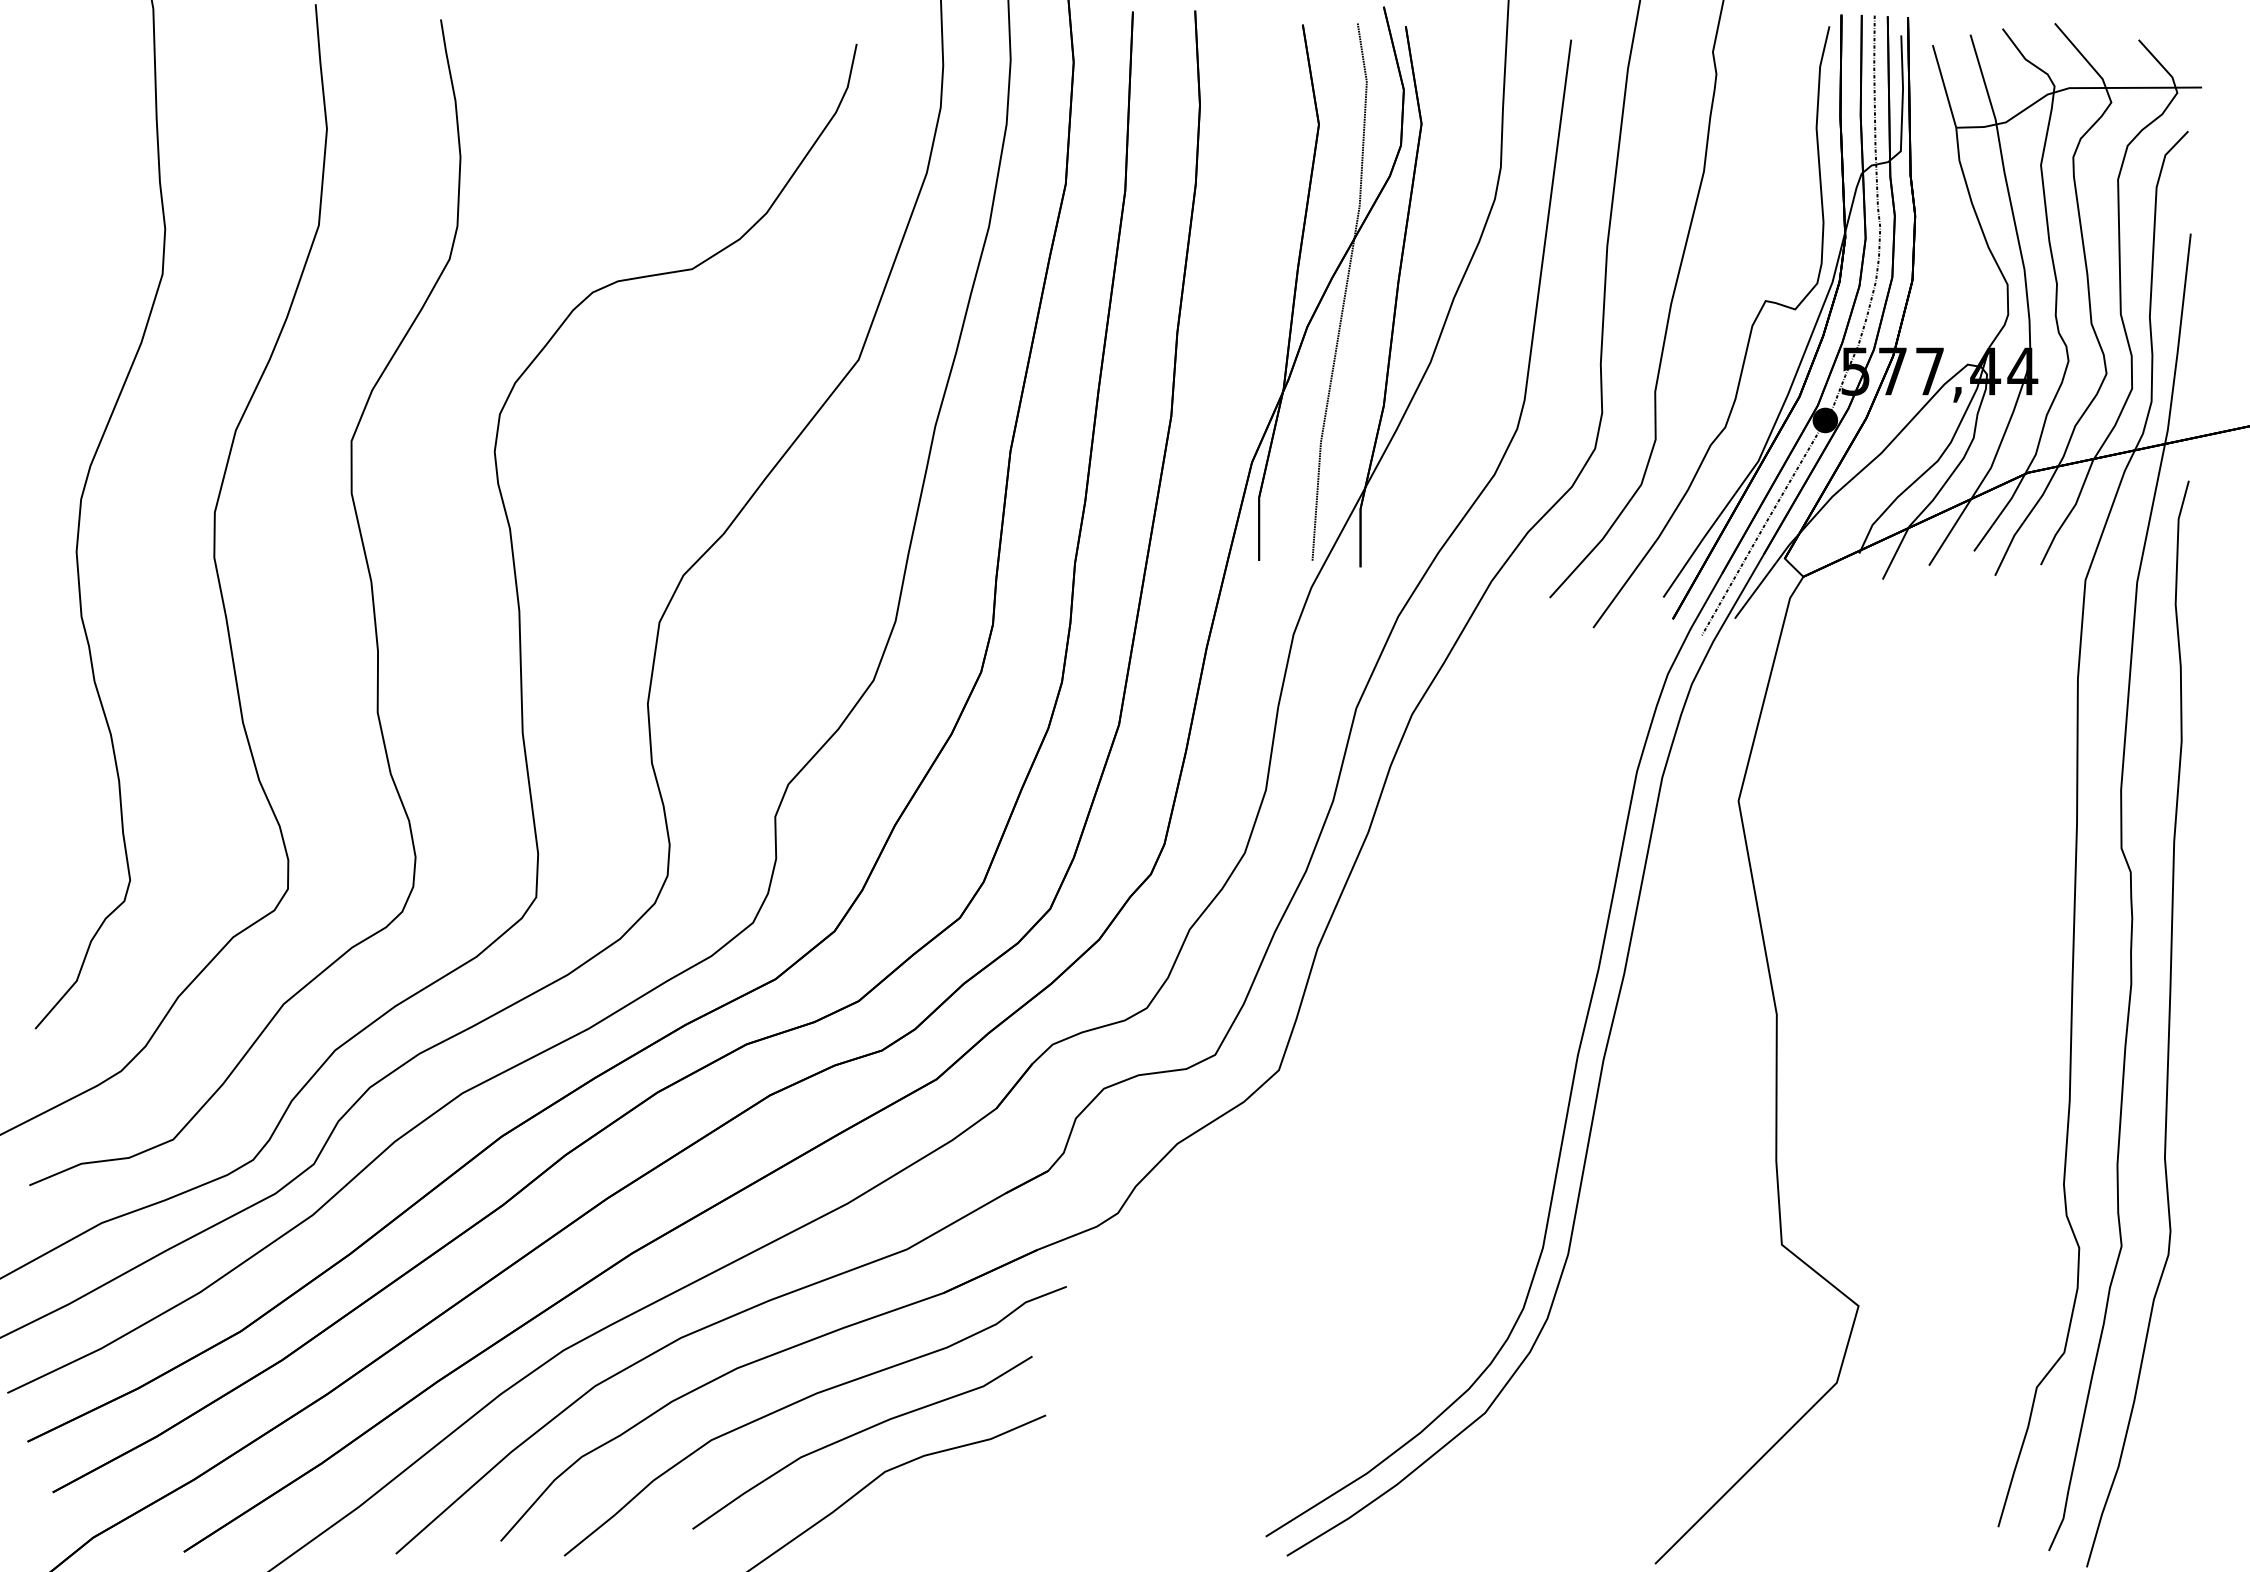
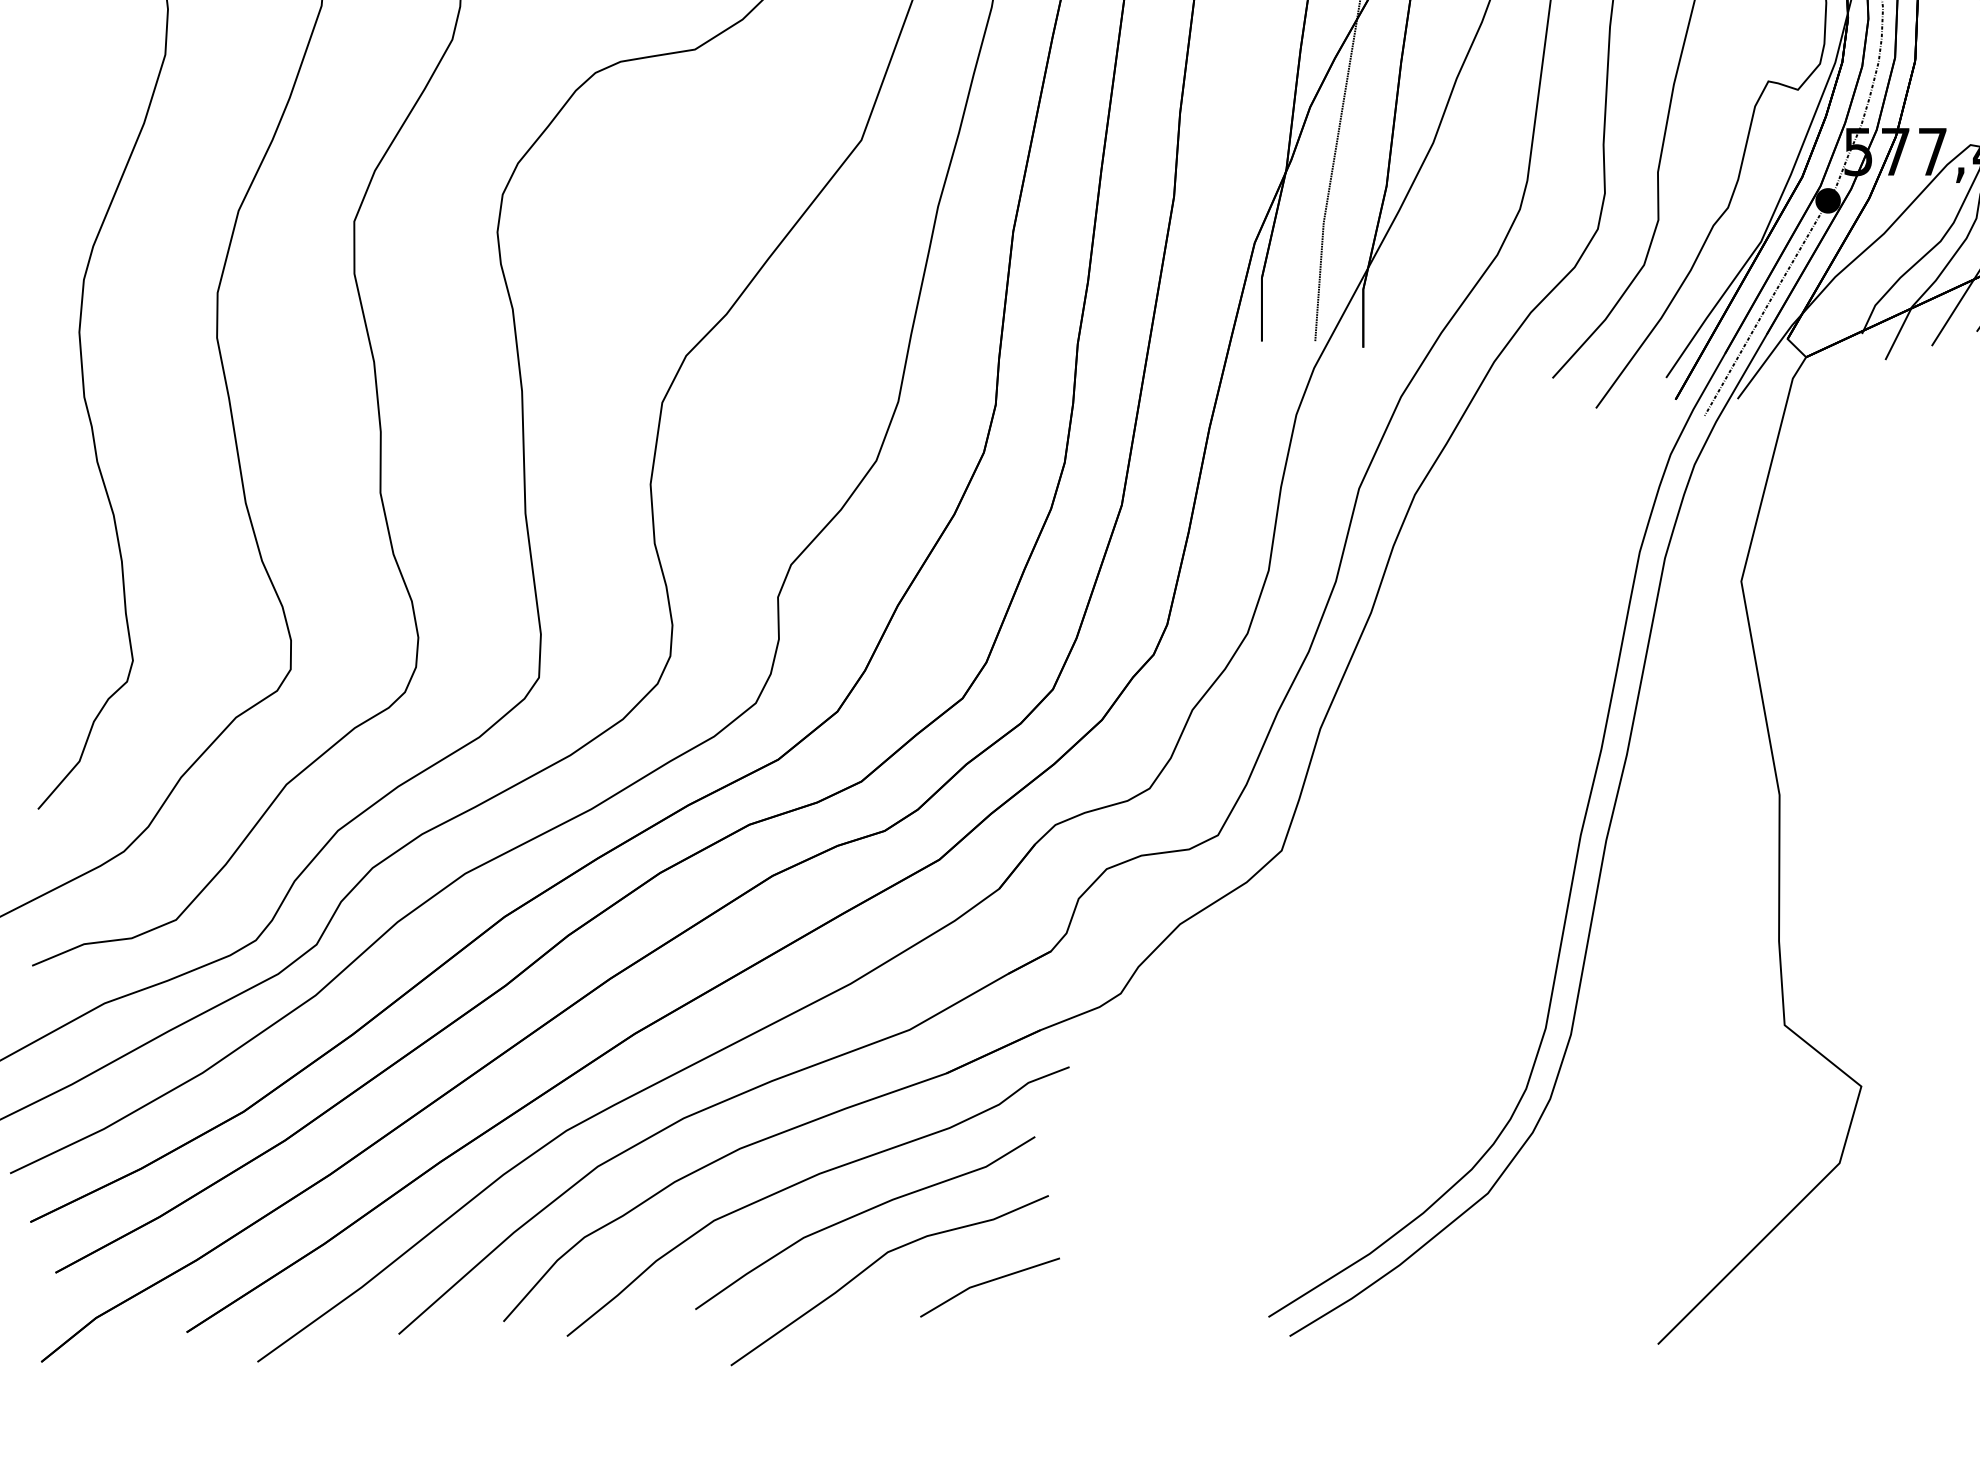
line: (985, 1502) -> (988, 1282), added

